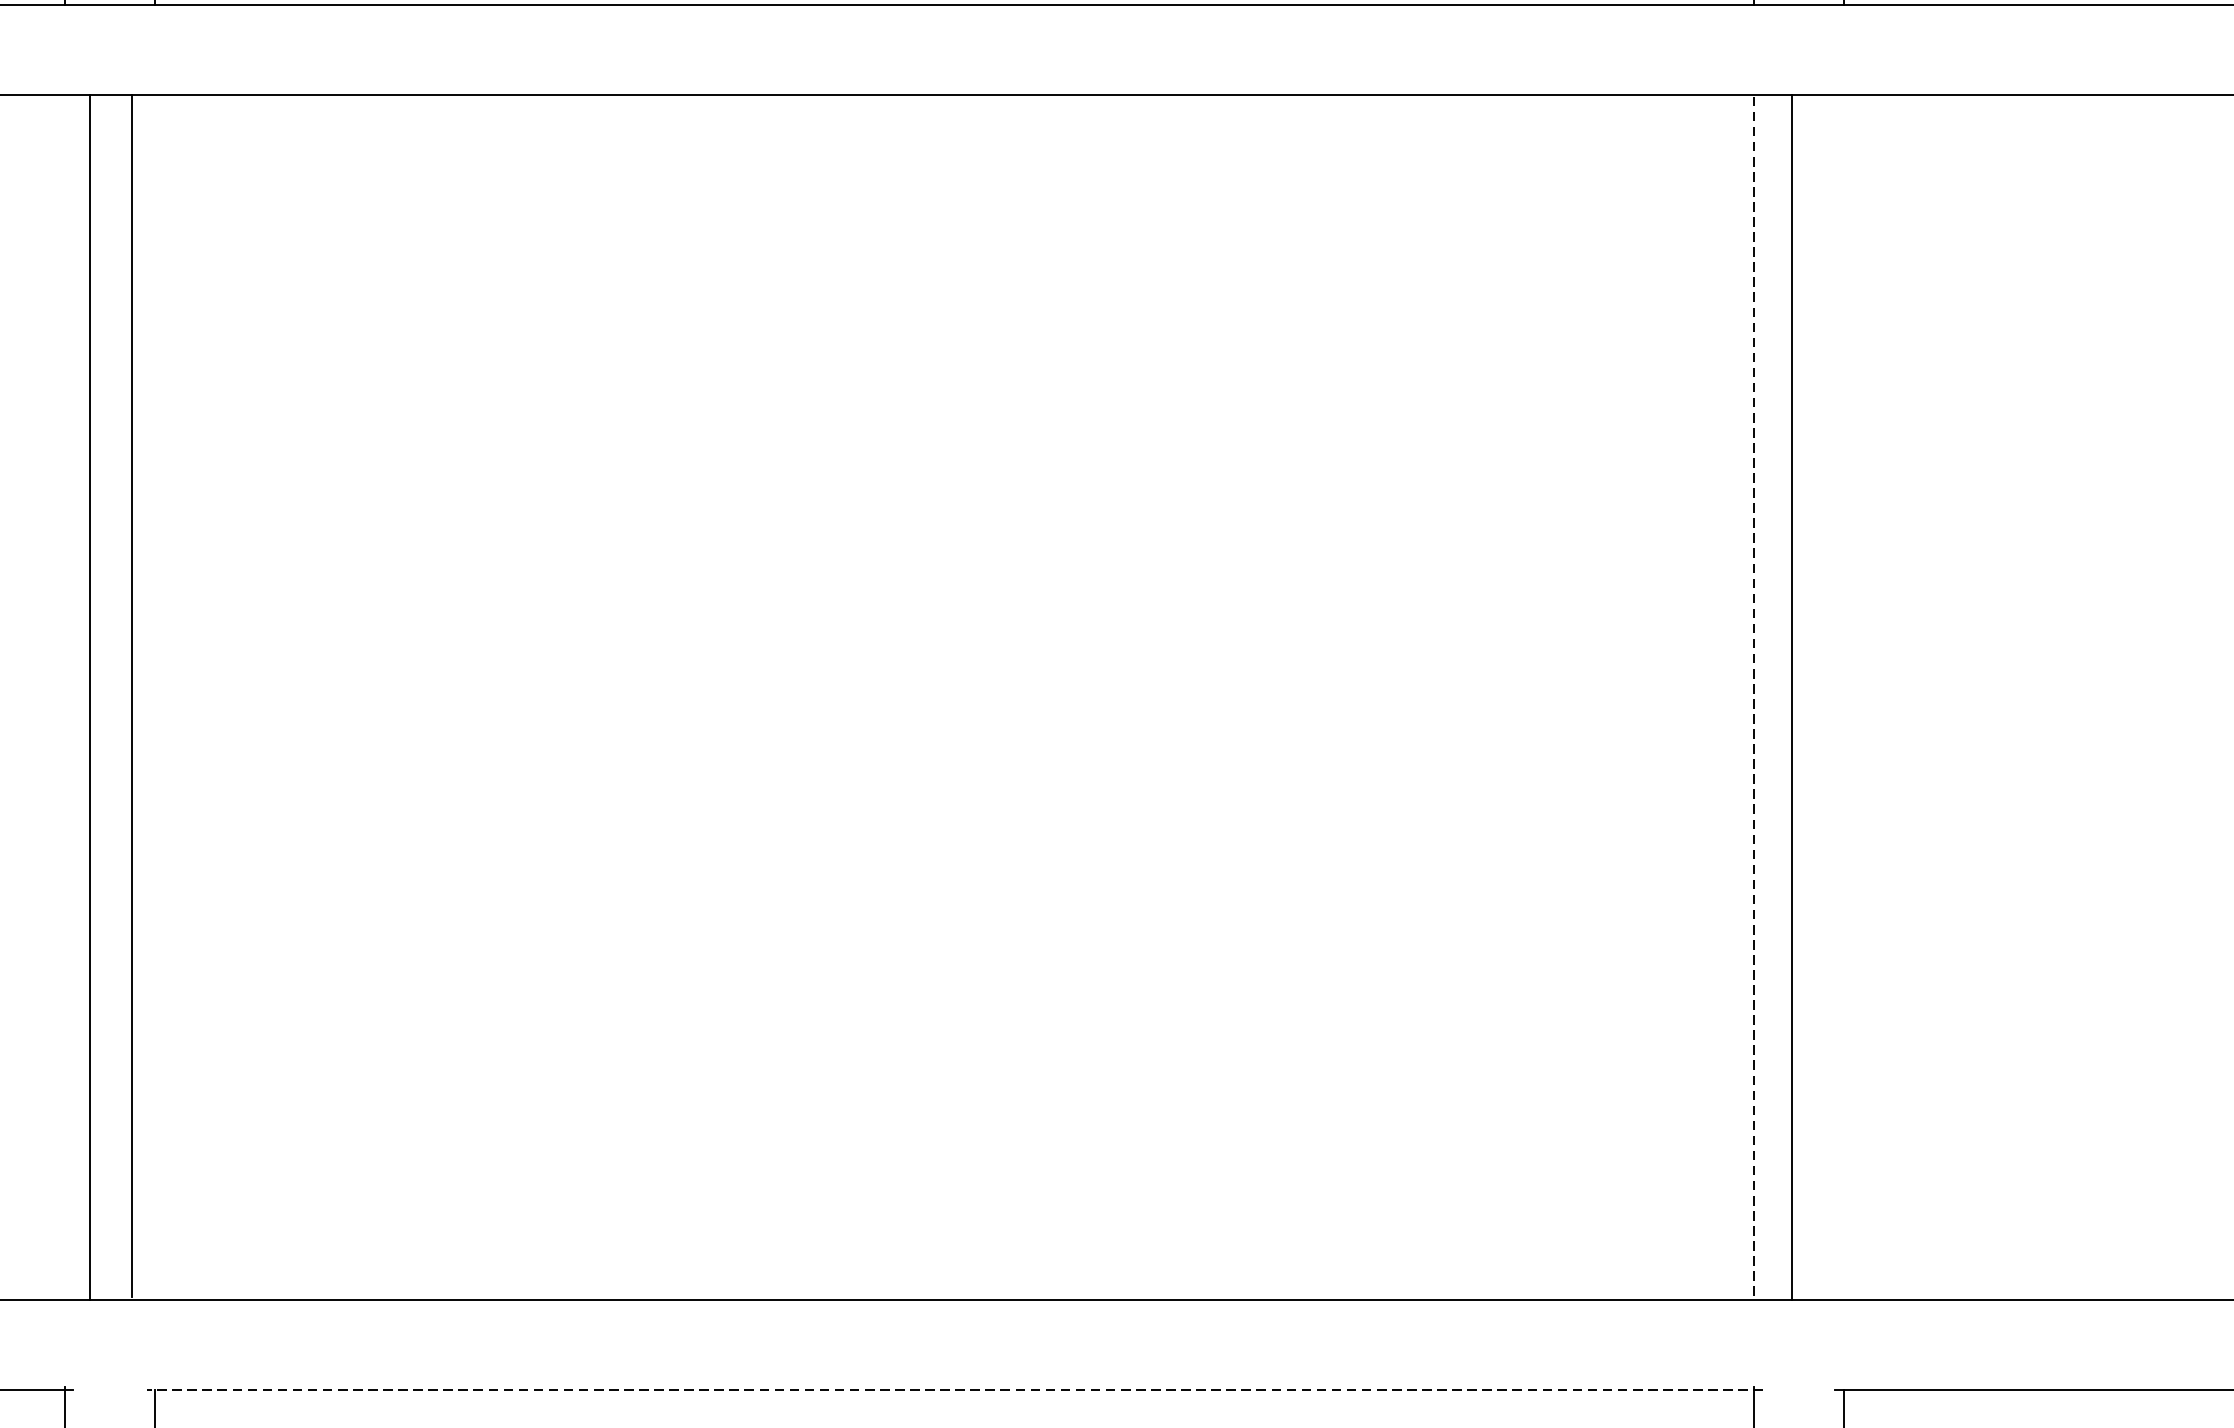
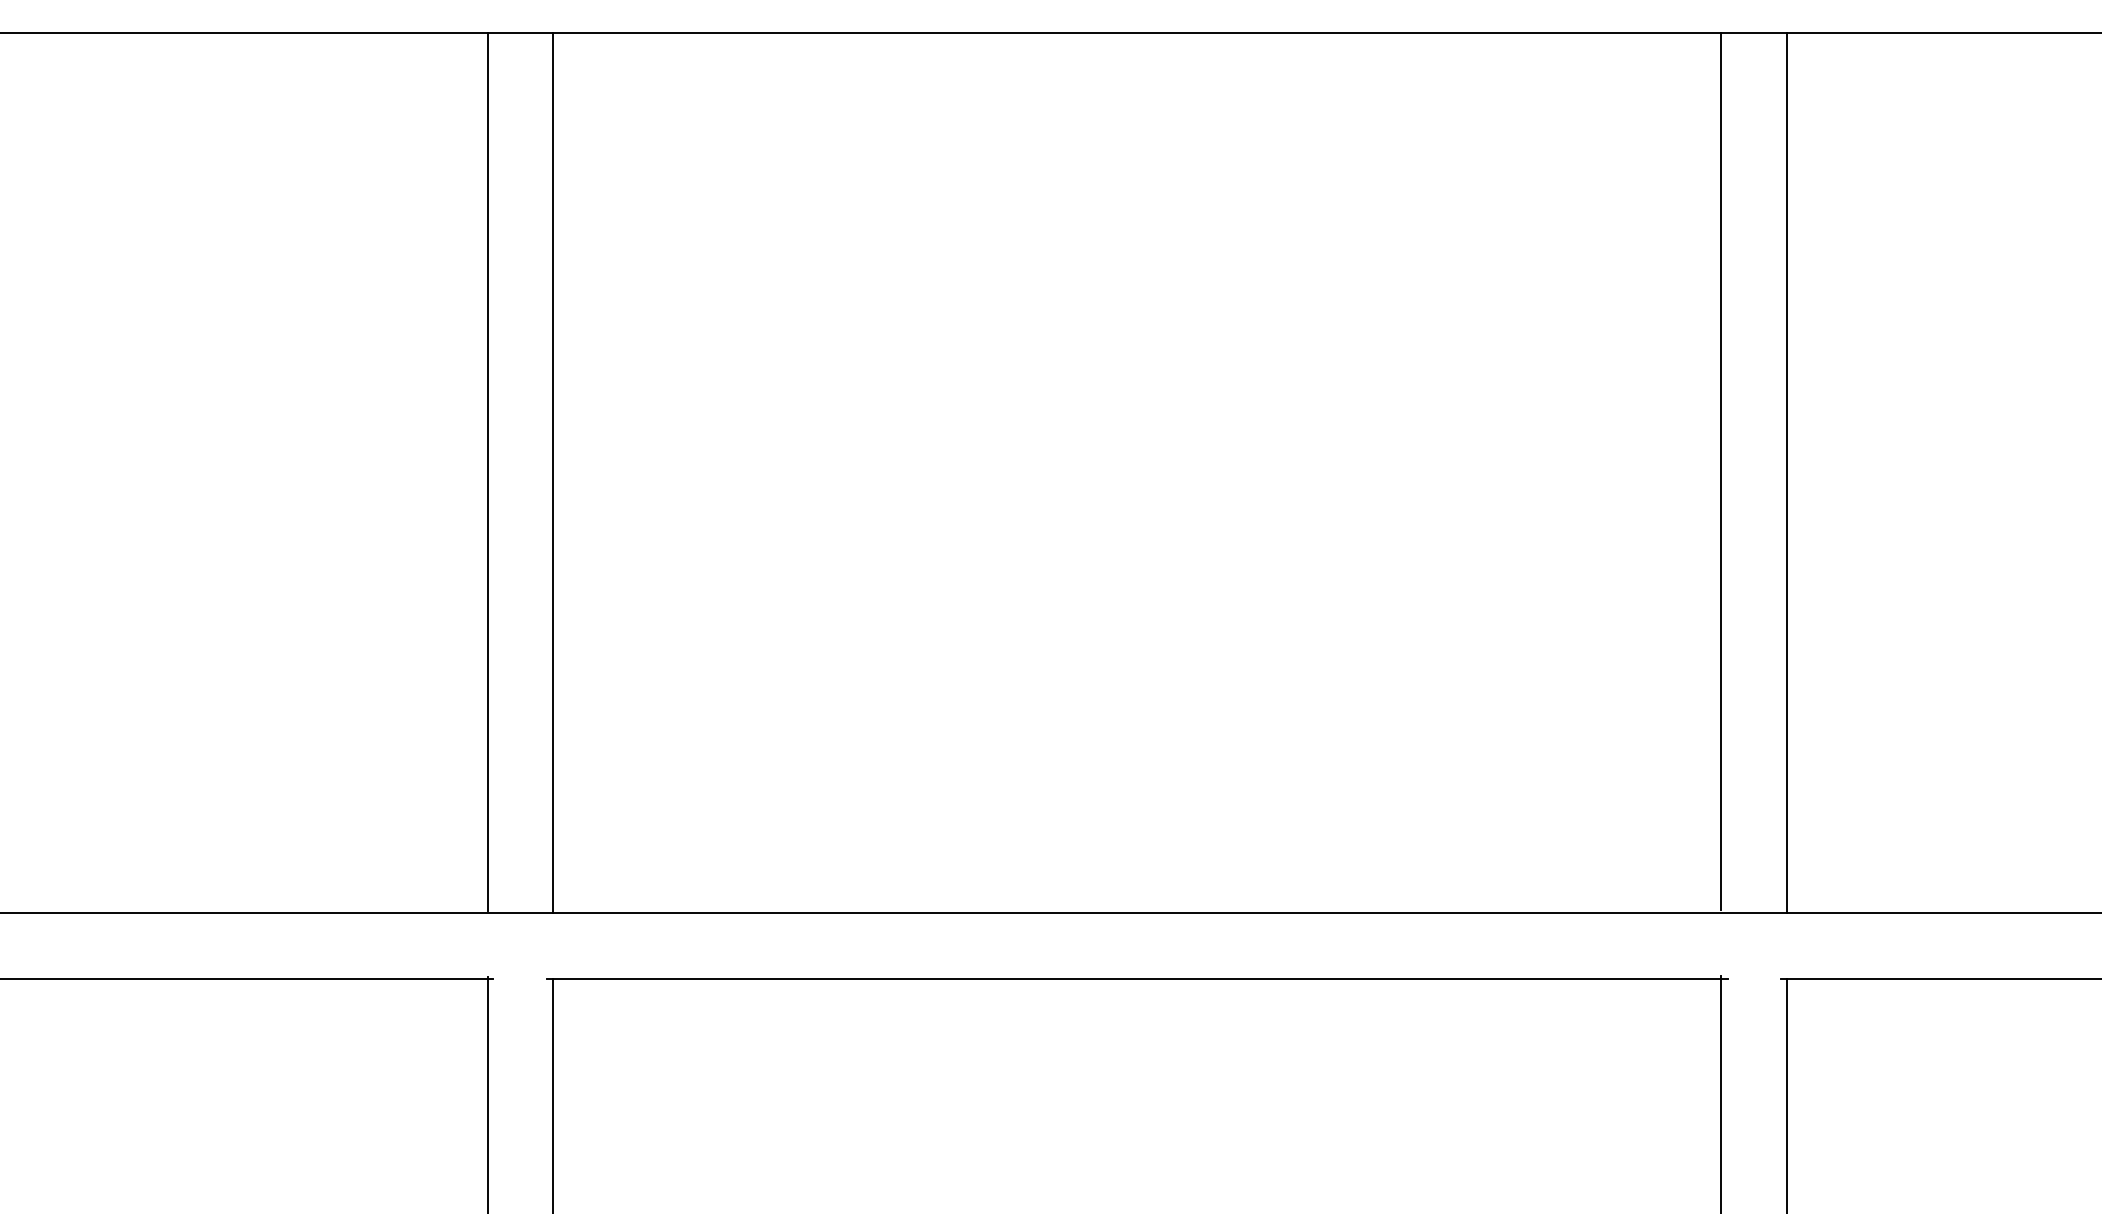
line: (132, 695) -> (487, 471), moved
line: (1754, 695) -> (1721, 471), dashed -> solid
line: (89, 696) -> (553, 472), moved
line: (1792, 696) -> (1787, 472), moved
line: (954, 1389) -> (1137, 978), dashed -> solid

